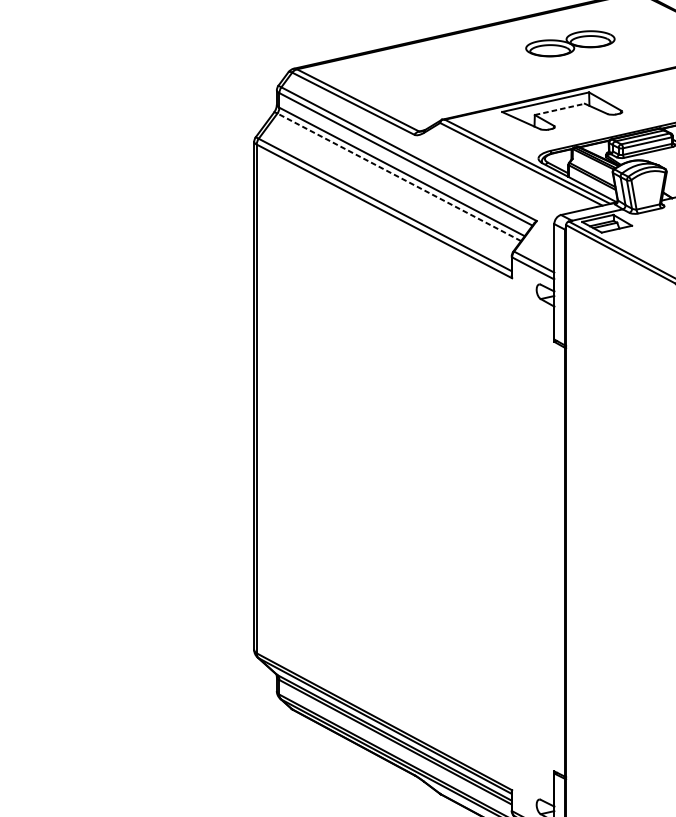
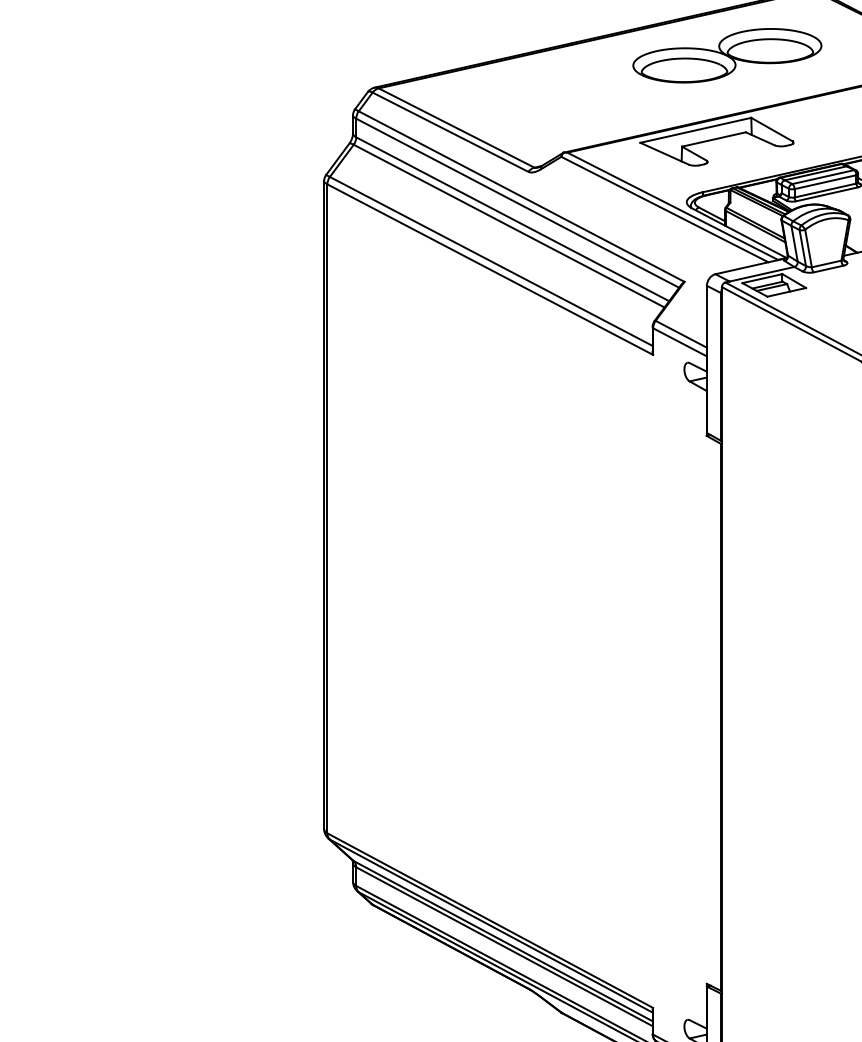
part: (570, 43) -> (727, 55), size x1.67
line: (559, 109) -> (713, 139), dashed -> solid
line: (398, 176) -> (508, 225), dashed -> solid

